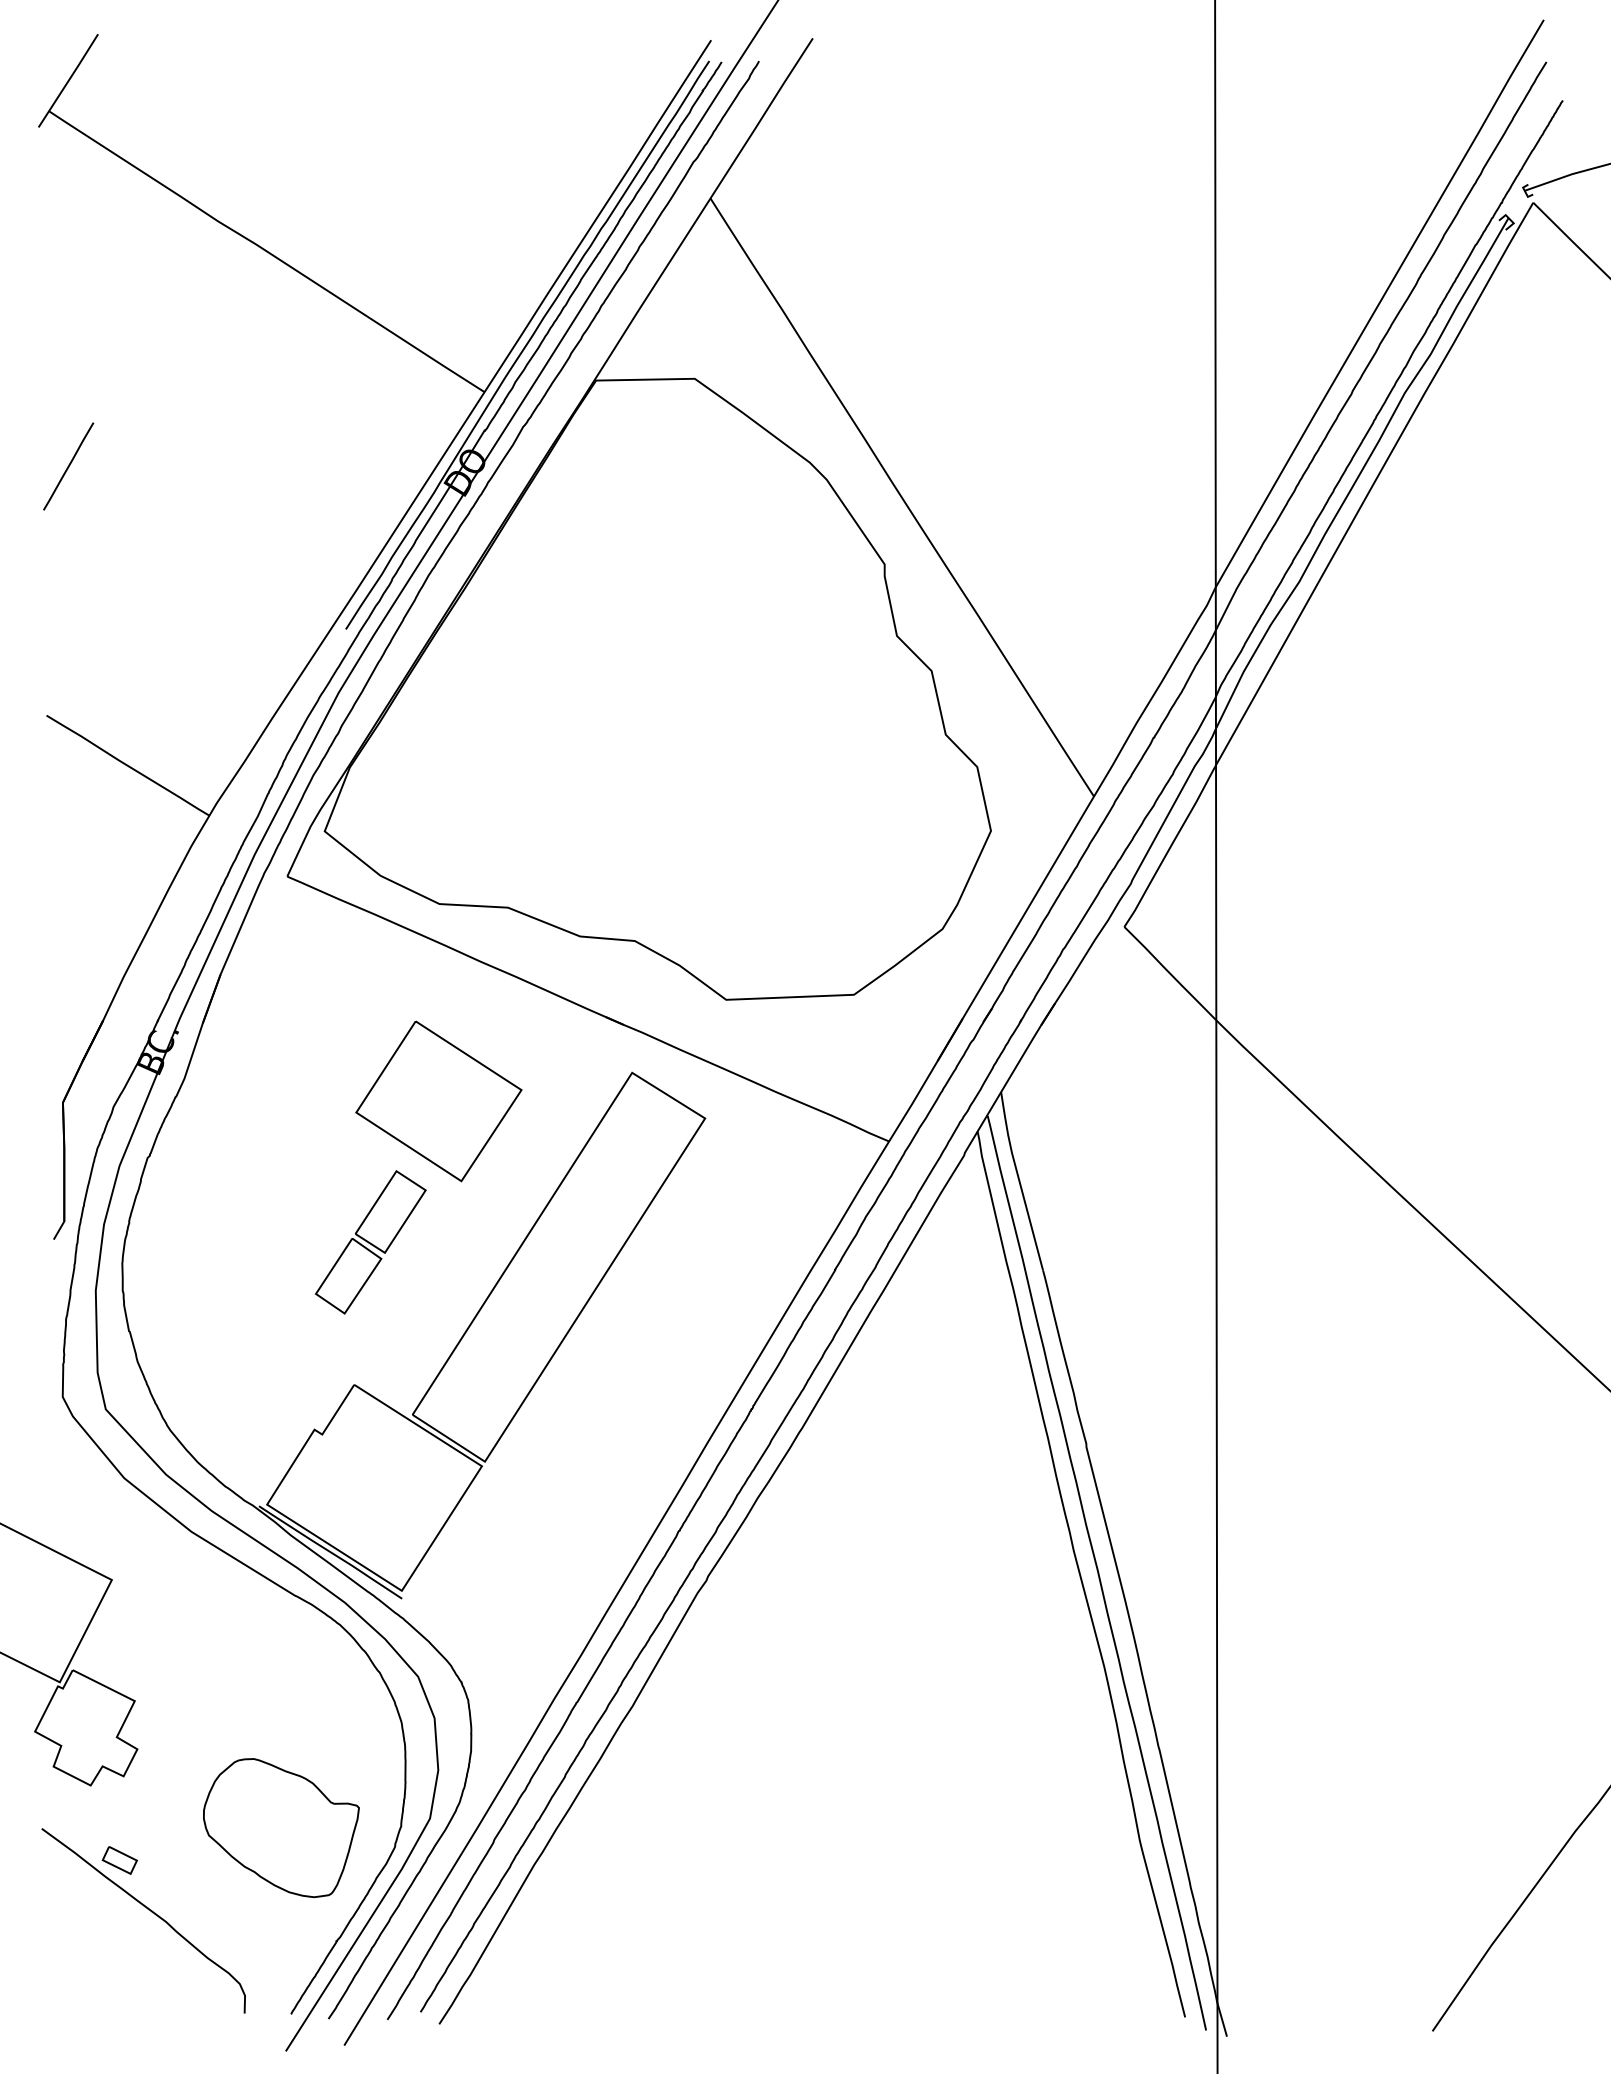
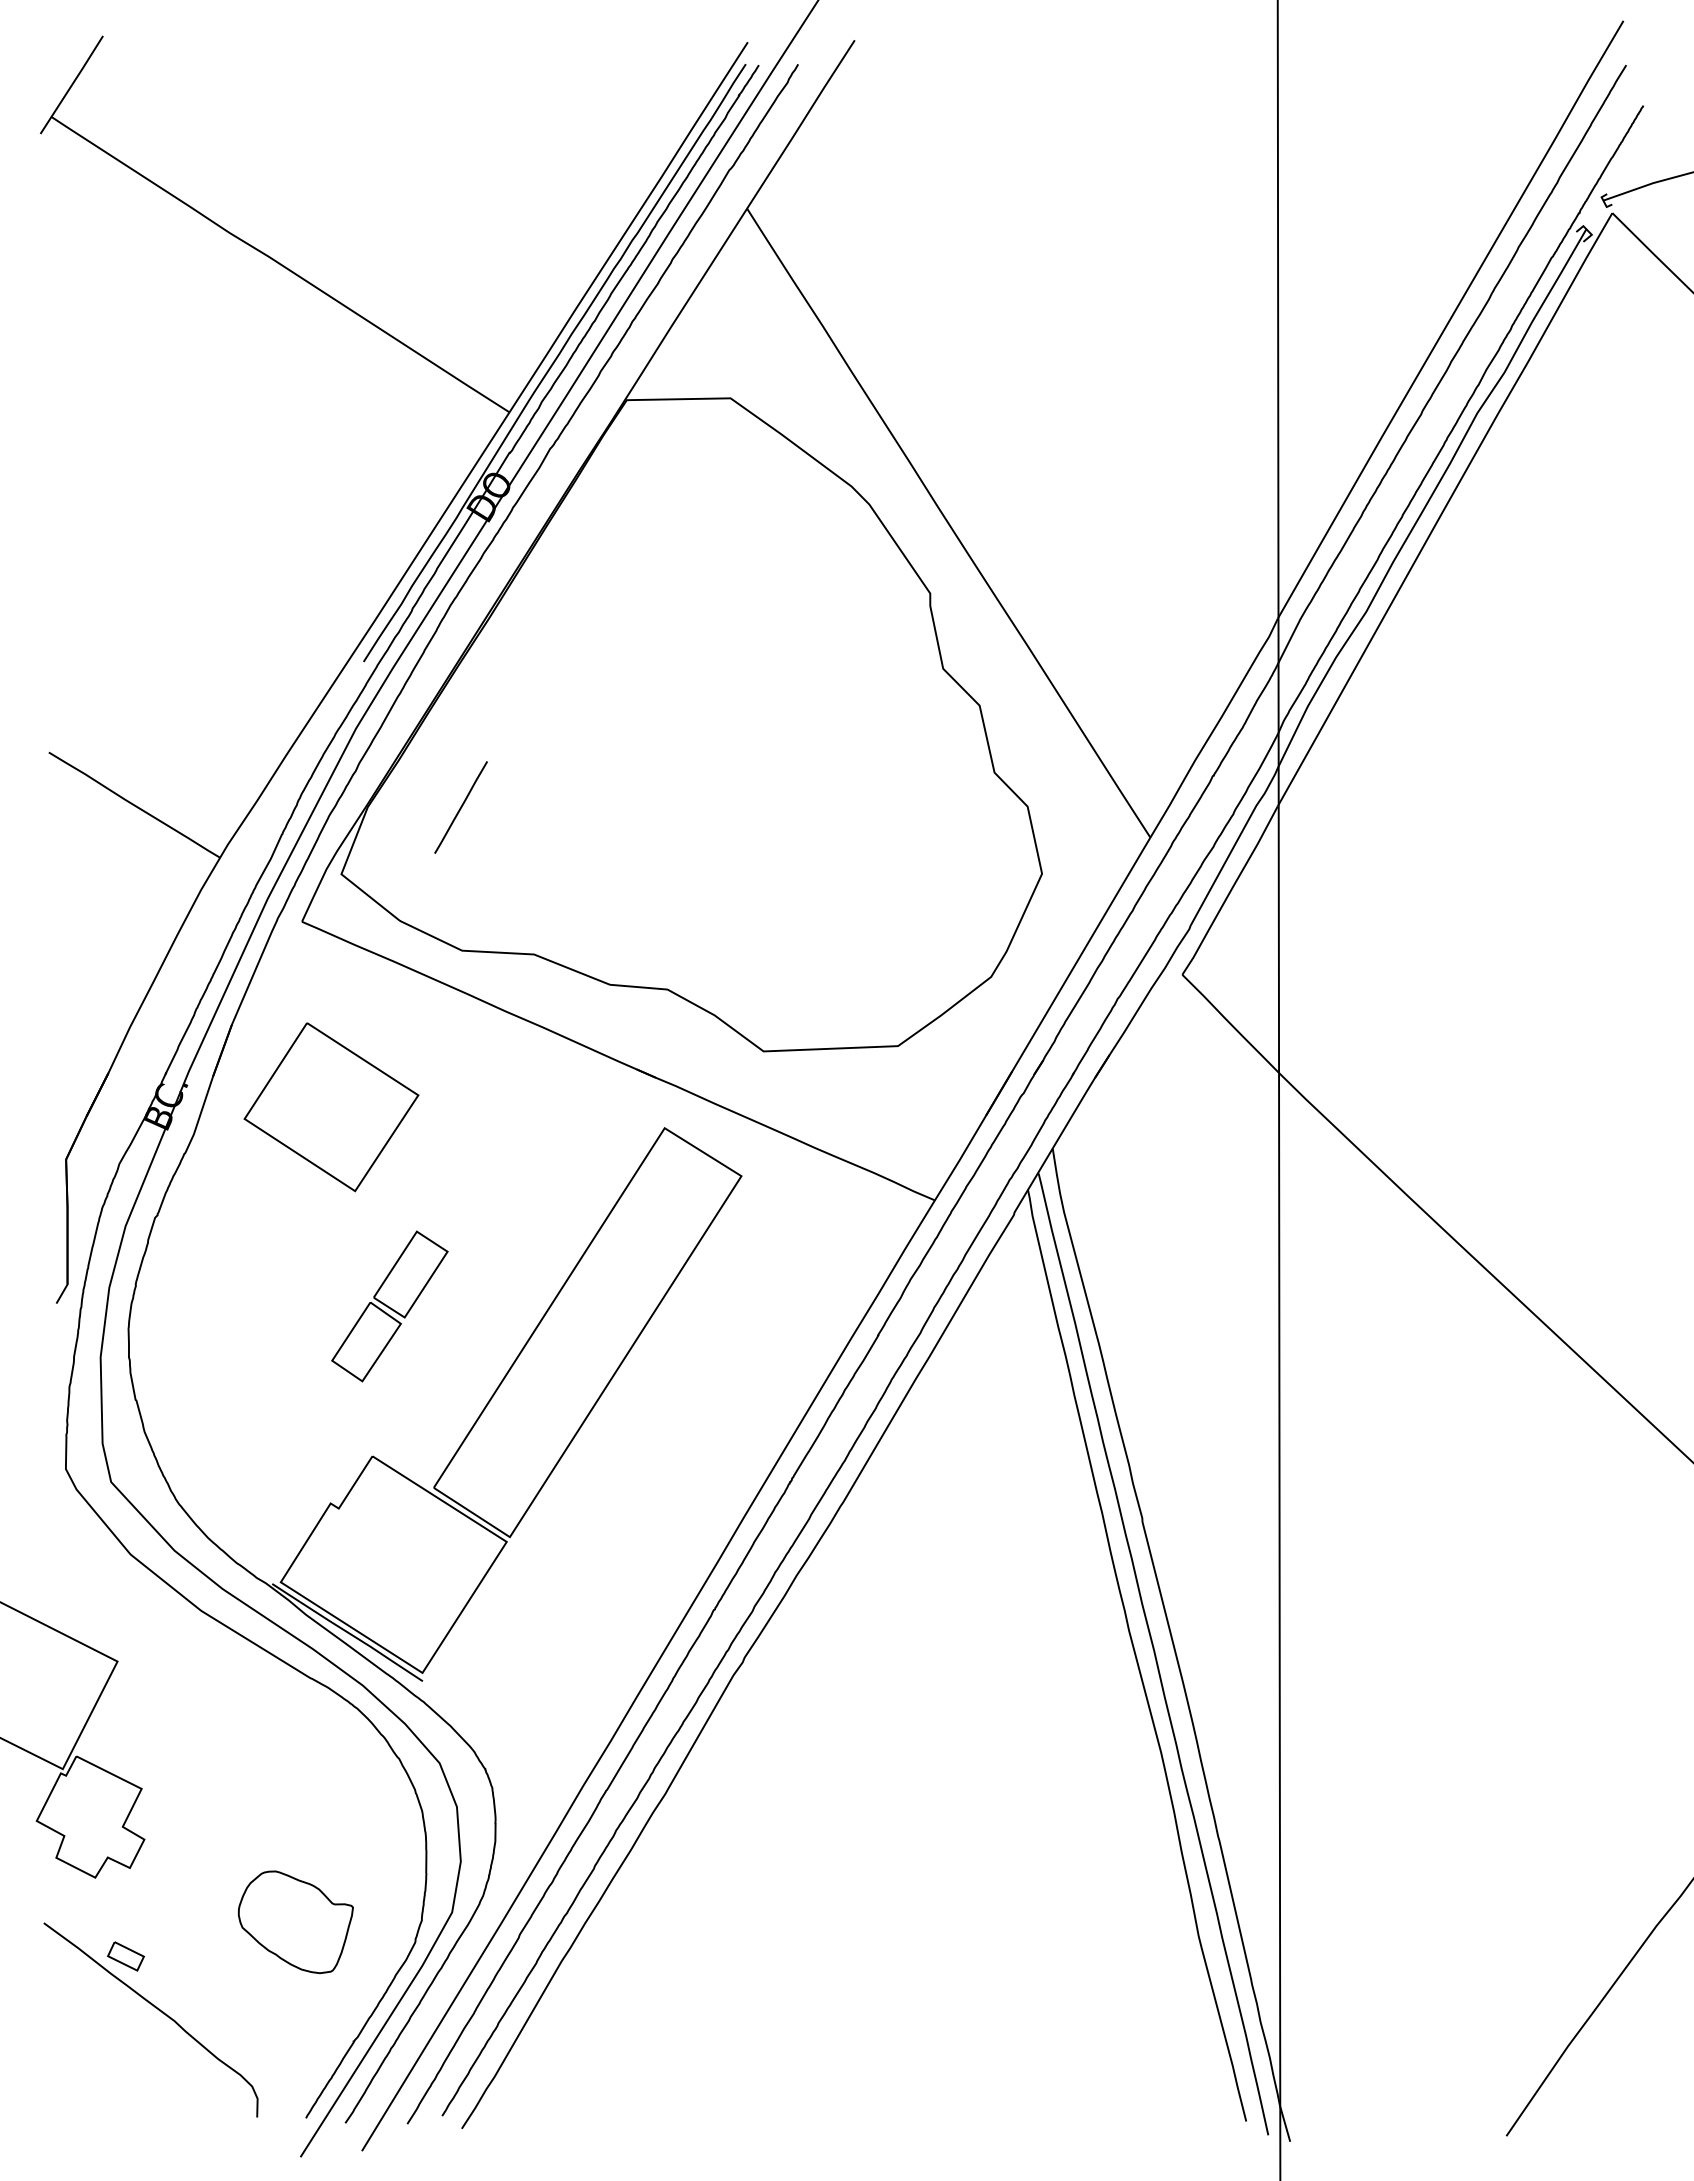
line: (68, 466) -> (460, 807), moved
part: (438, 1101) -> (331, 1107), moved
part: (281, 1827) -> (295, 1921), size x0.7

